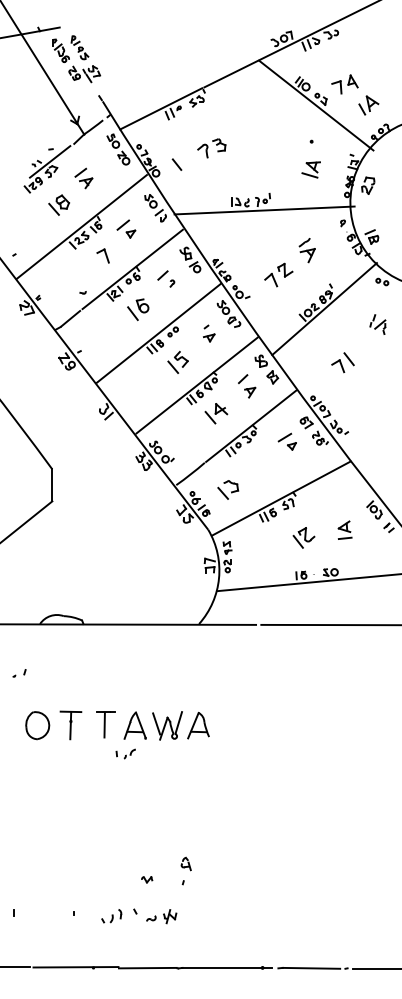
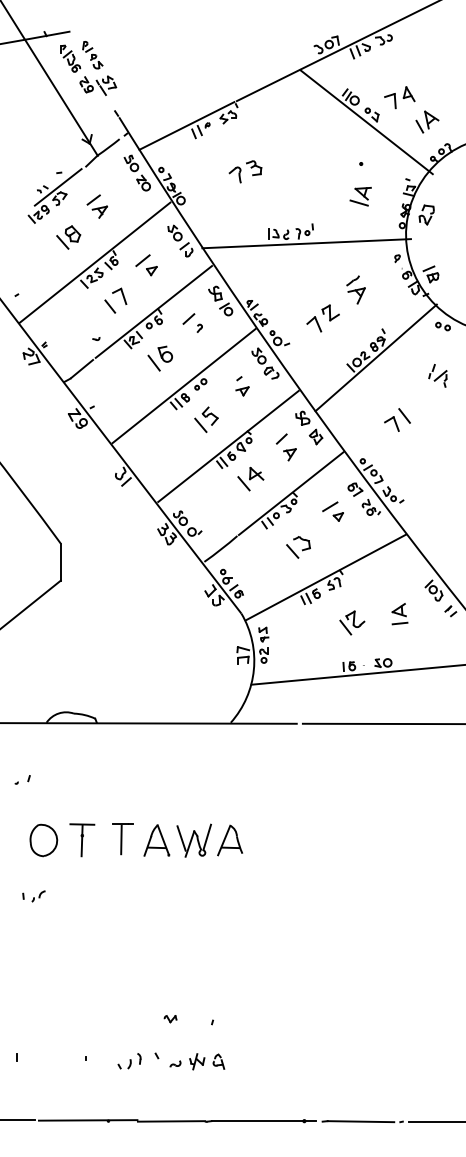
line: (177, 164) -> (110, 306), moved
part: (228, 490) -> (298, 547), moved
part: (125, 754) -> (33, 896), moved
part: (185, 863) -> (218, 1061), moved

